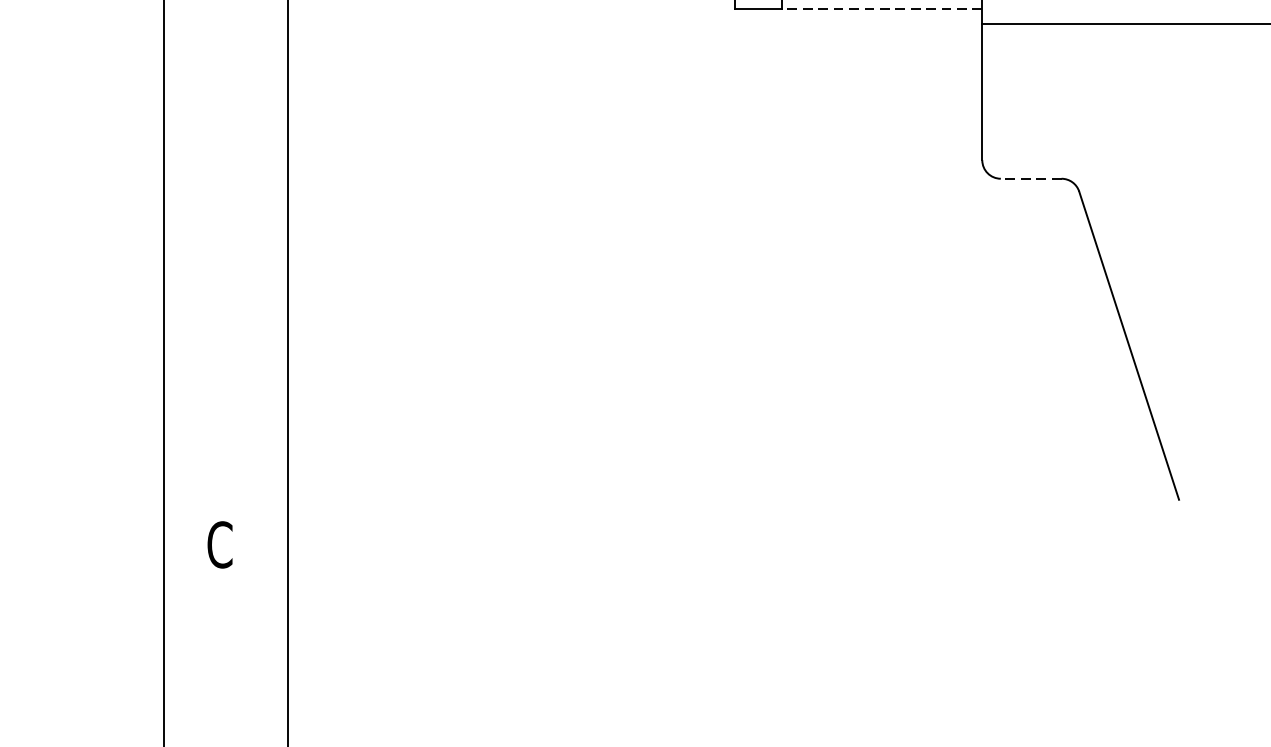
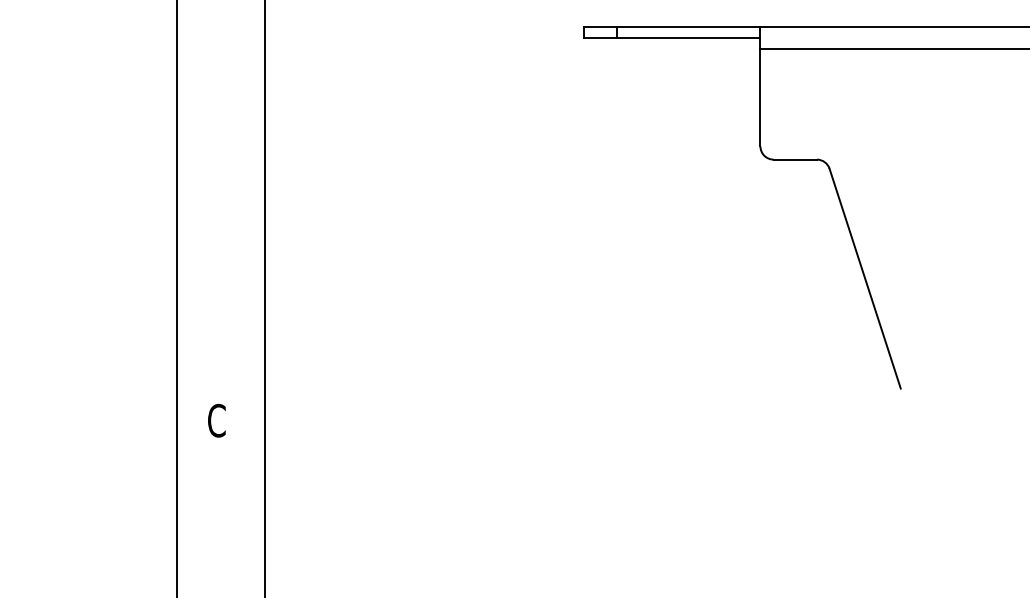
line: (881, 8) -> (688, 38), dashed -> solid
line: (1031, 178) -> (795, 159), dashed -> solid

